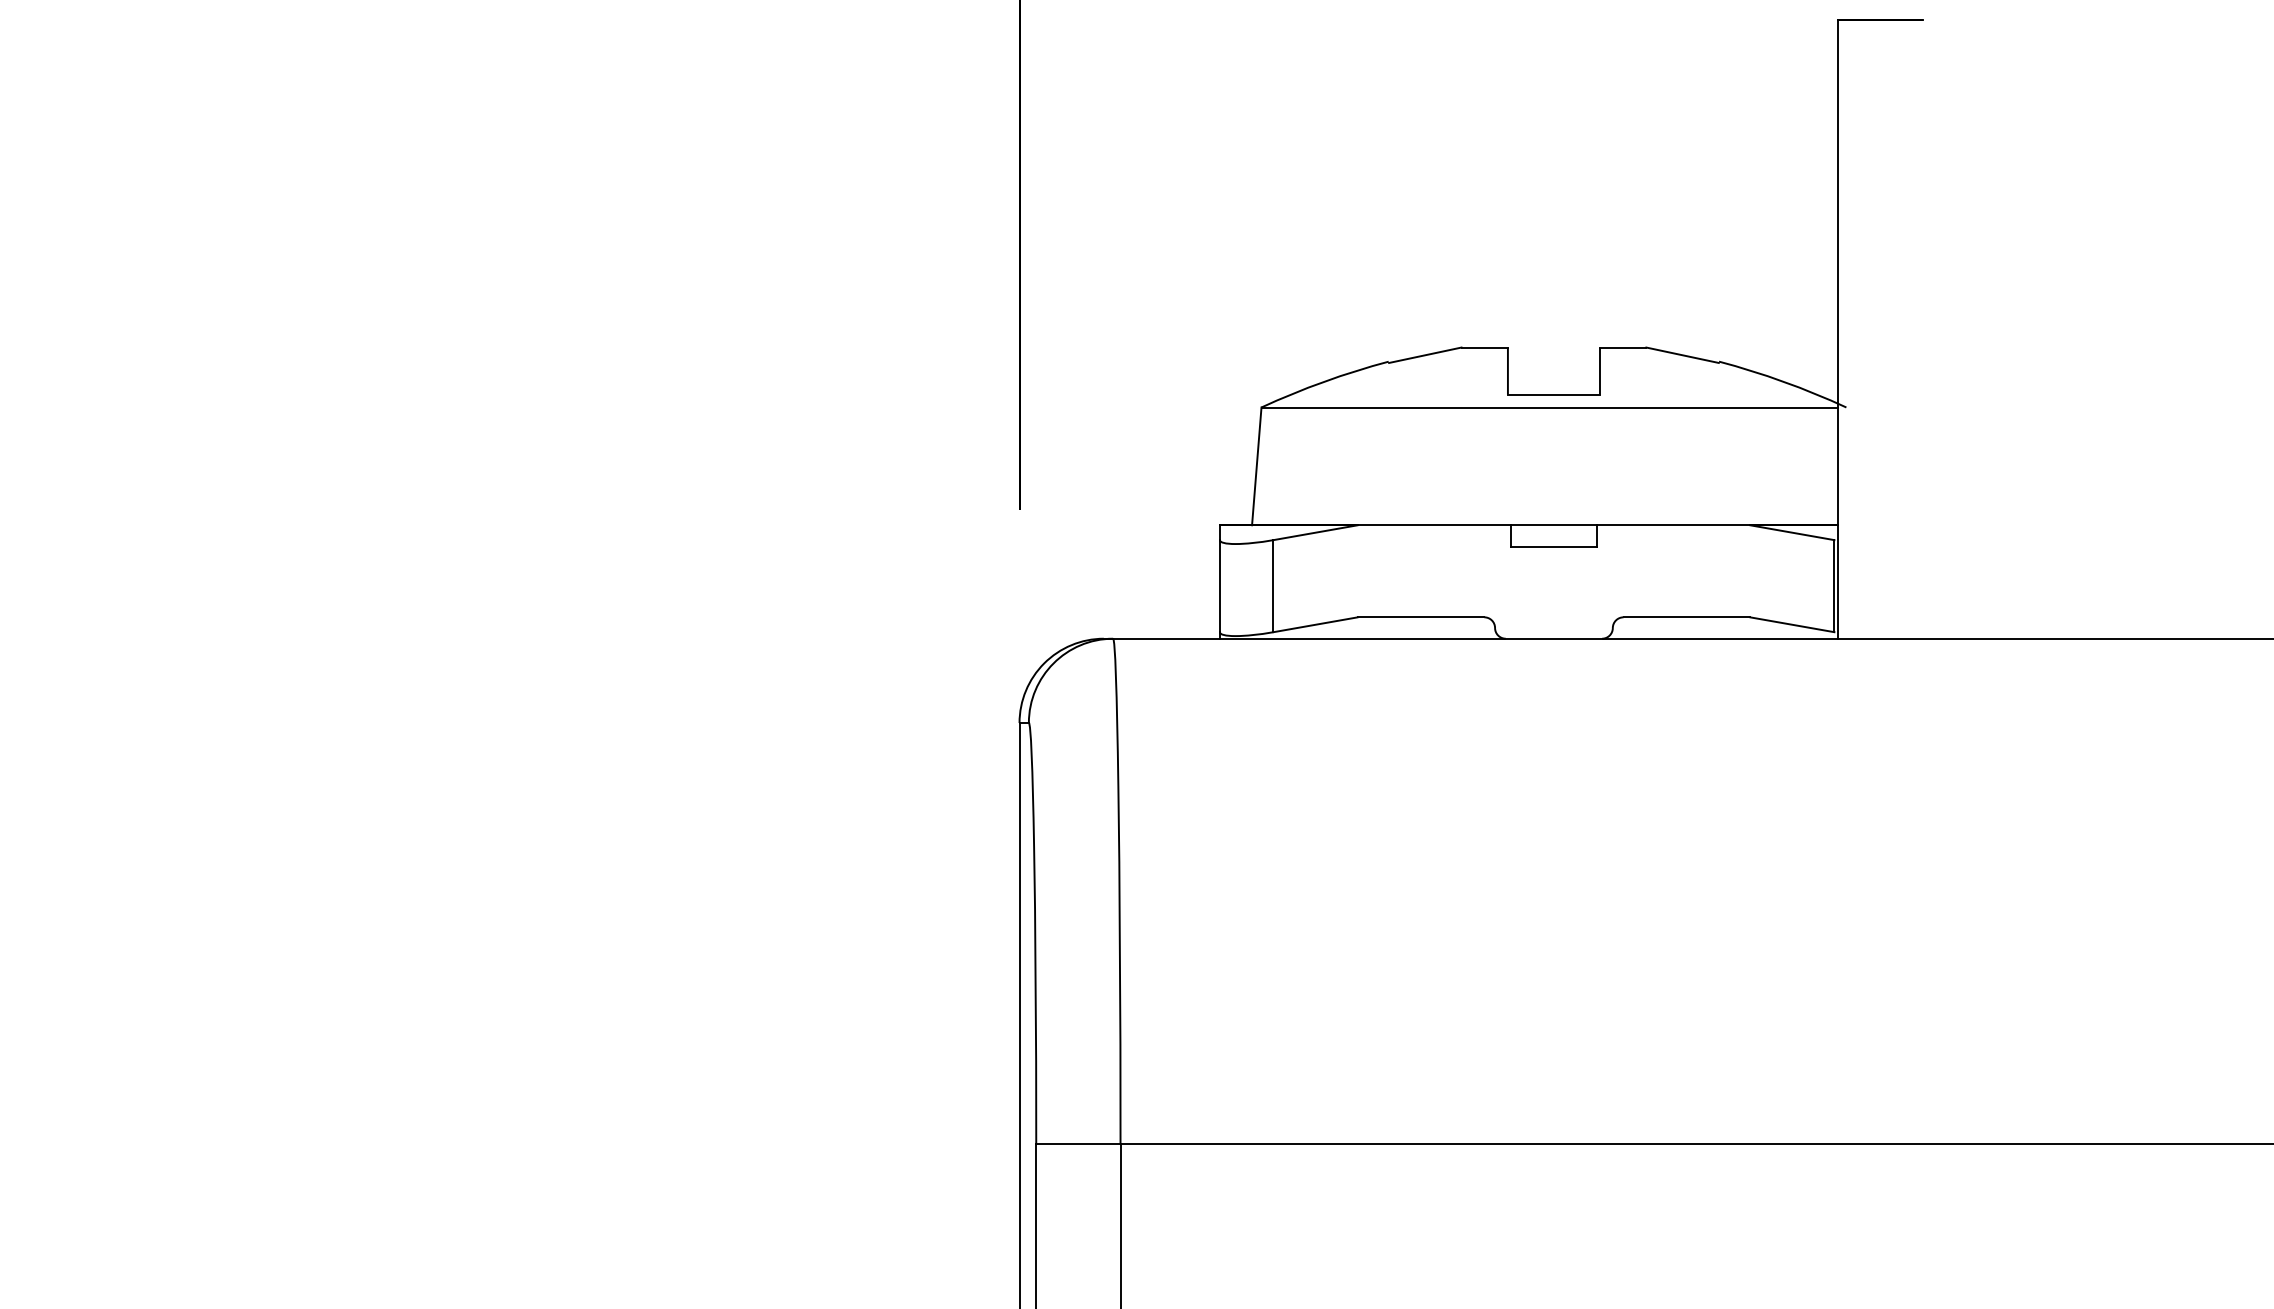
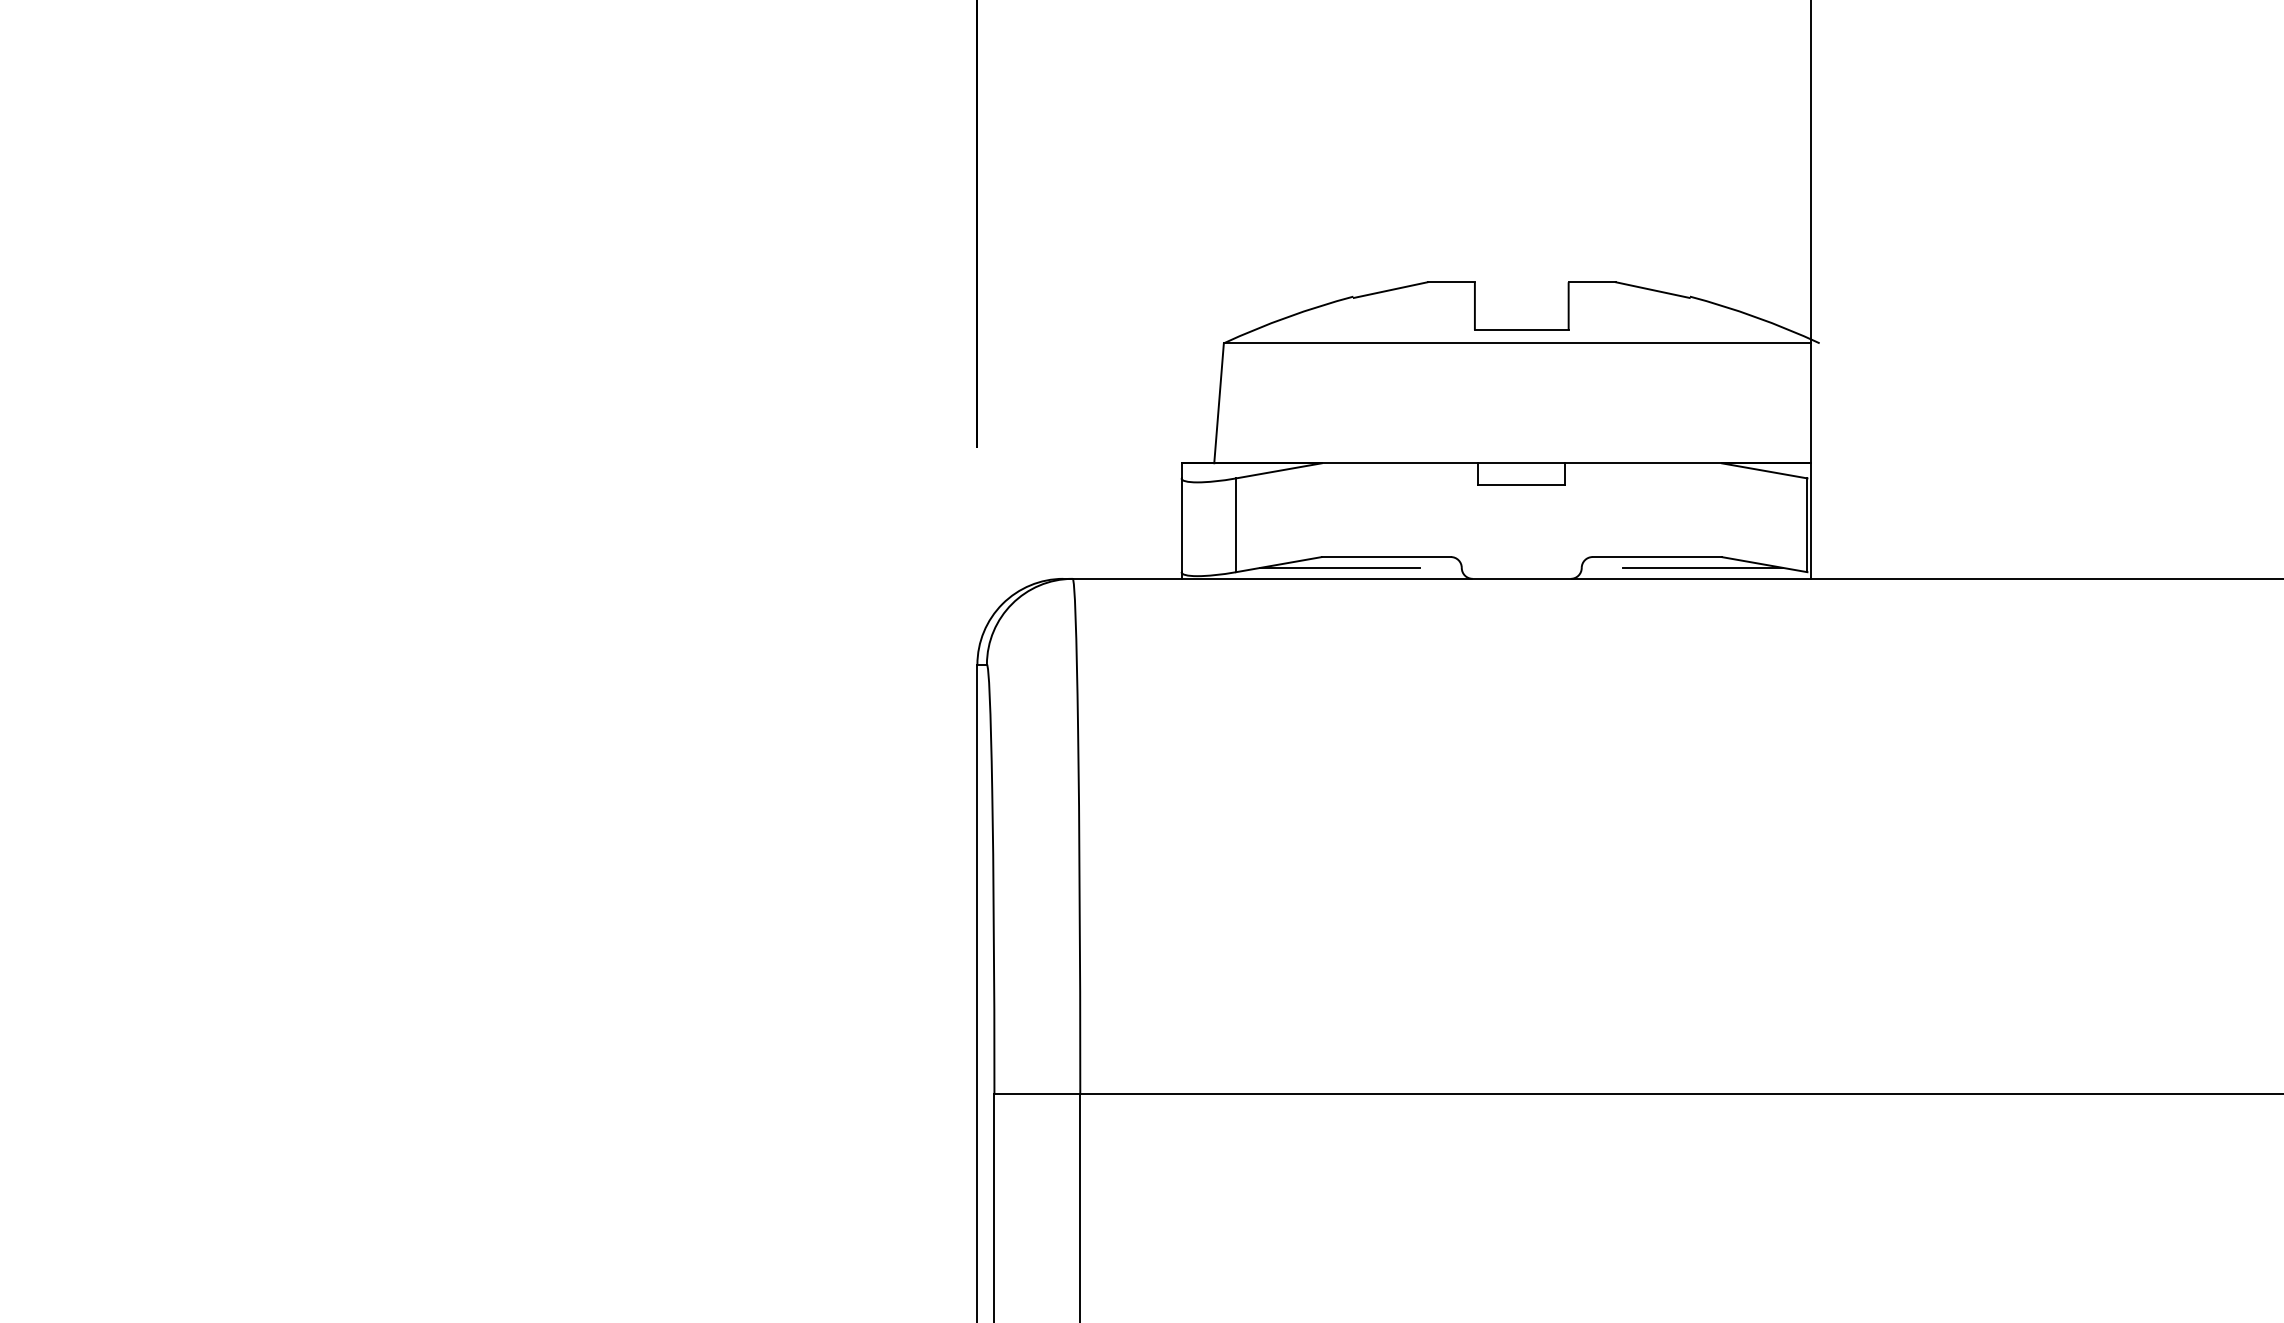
line: (1375, 628) -> (1339, 568), added
line: (1731, 628) -> (1702, 568), added

